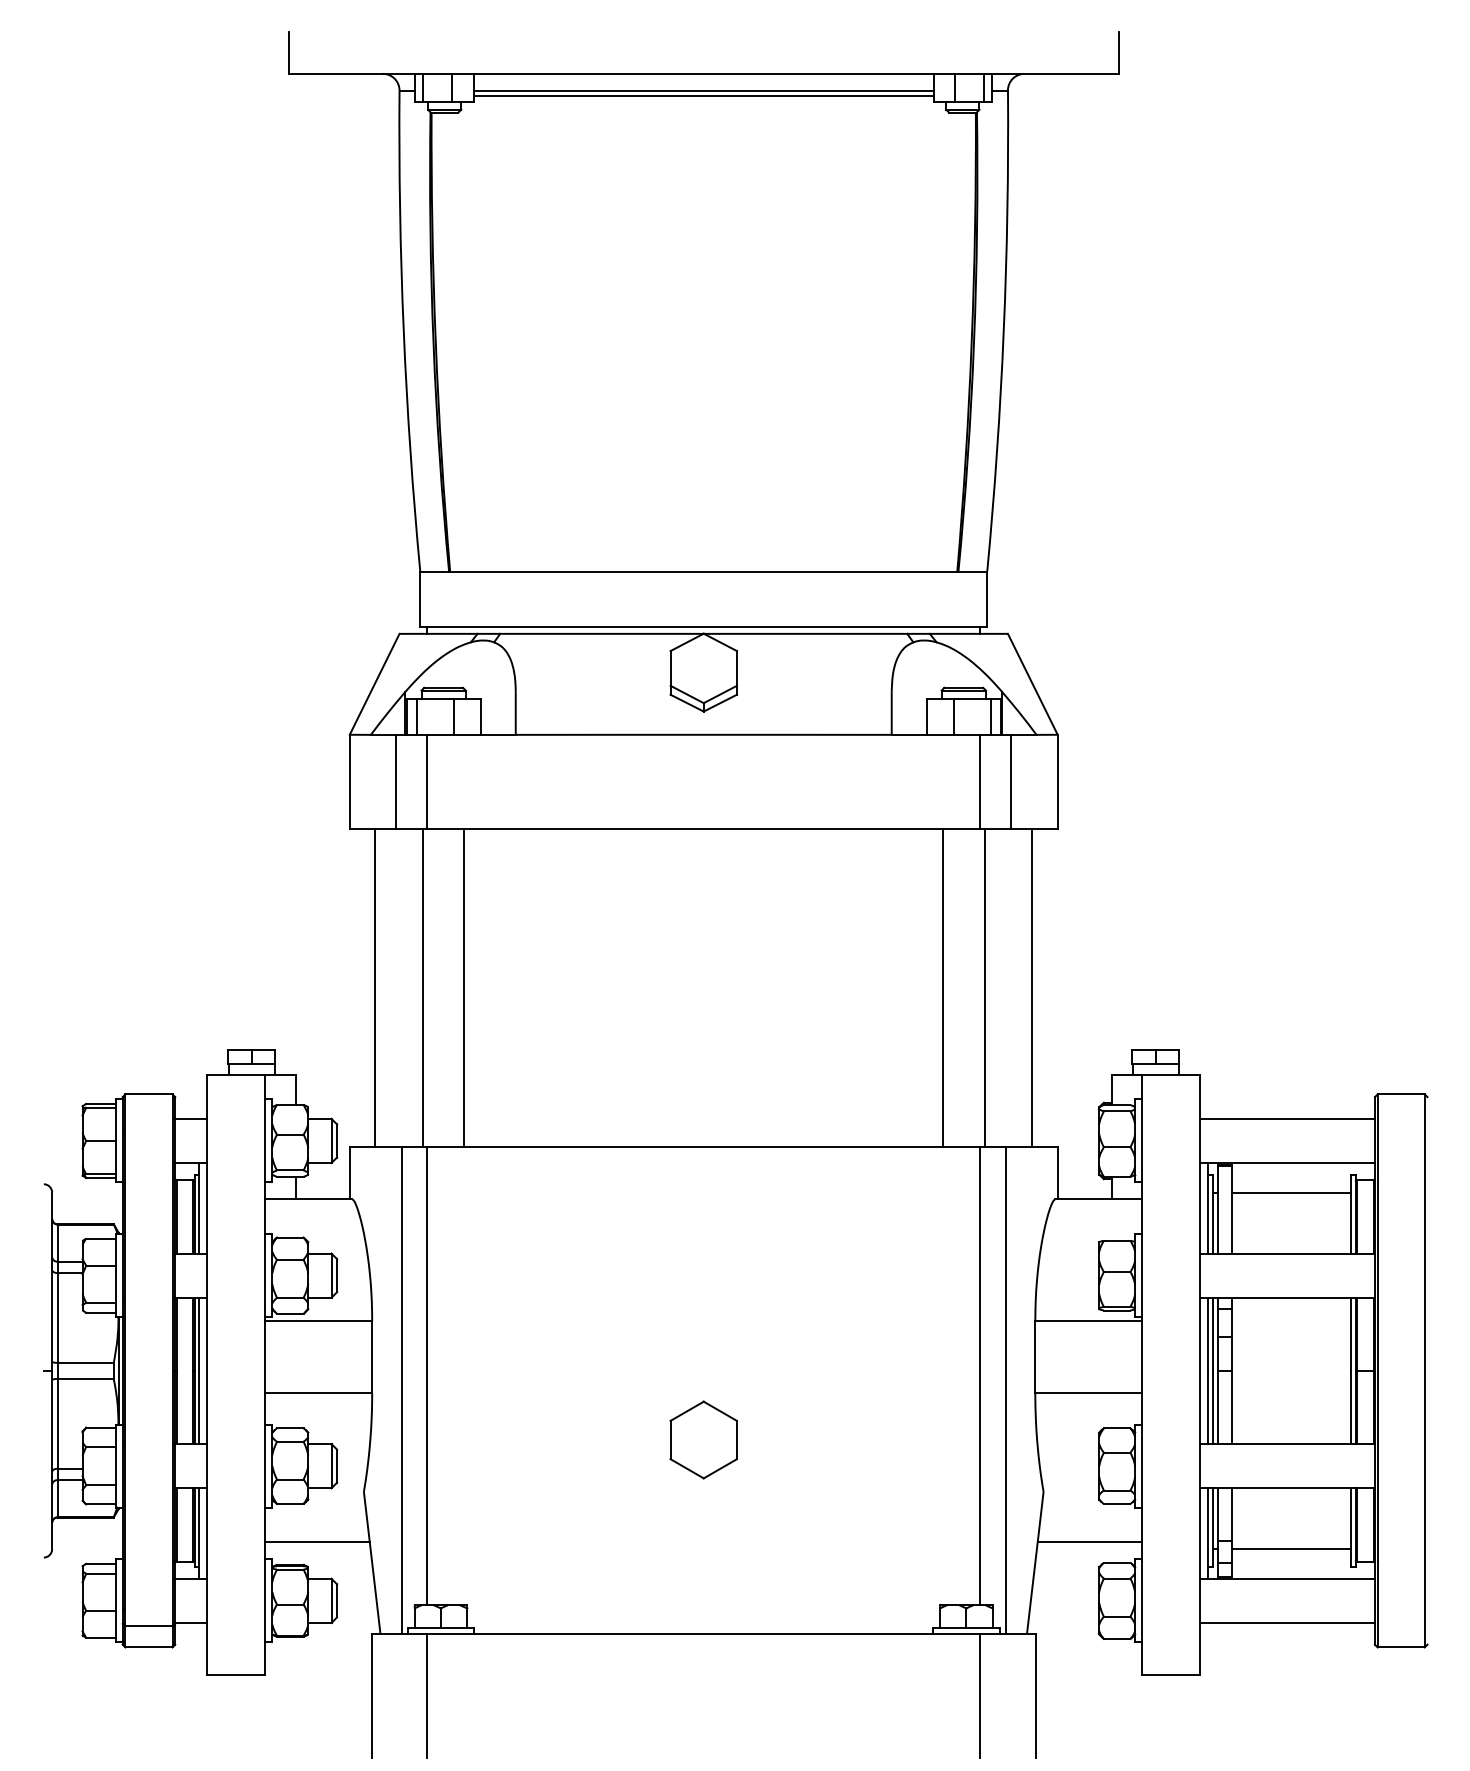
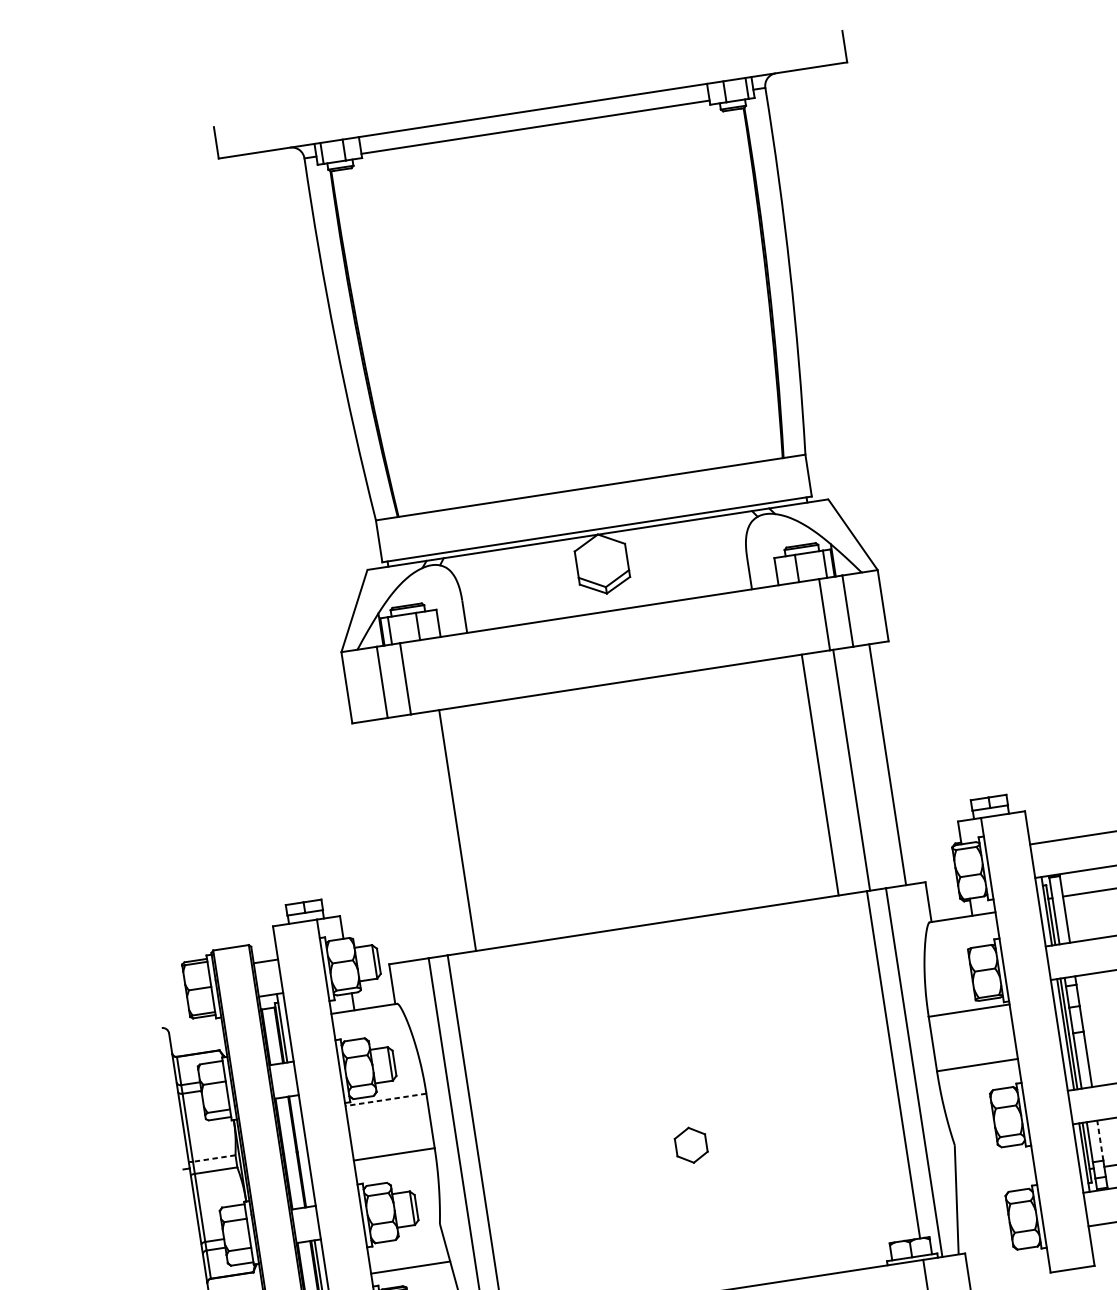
line: (703, 90) -> (534, 123), removed
line: (375, 987) -> (390, 840), removed
line: (422, 987) -> (425, 835), removed
line: (318, 1321) -> (385, 1100), solid -> dashed
line: (85, 1362) -> (214, 1158), solid -> dashed
line: (199, 1370) -> (301, 1151), removed
part: (703, 1439) -> (691, 1144), size x0.6
line: (1232, 1514) -> (1100, 1140), solid -> dashed
line: (1089, 1542) -> (995, 1178), removed

